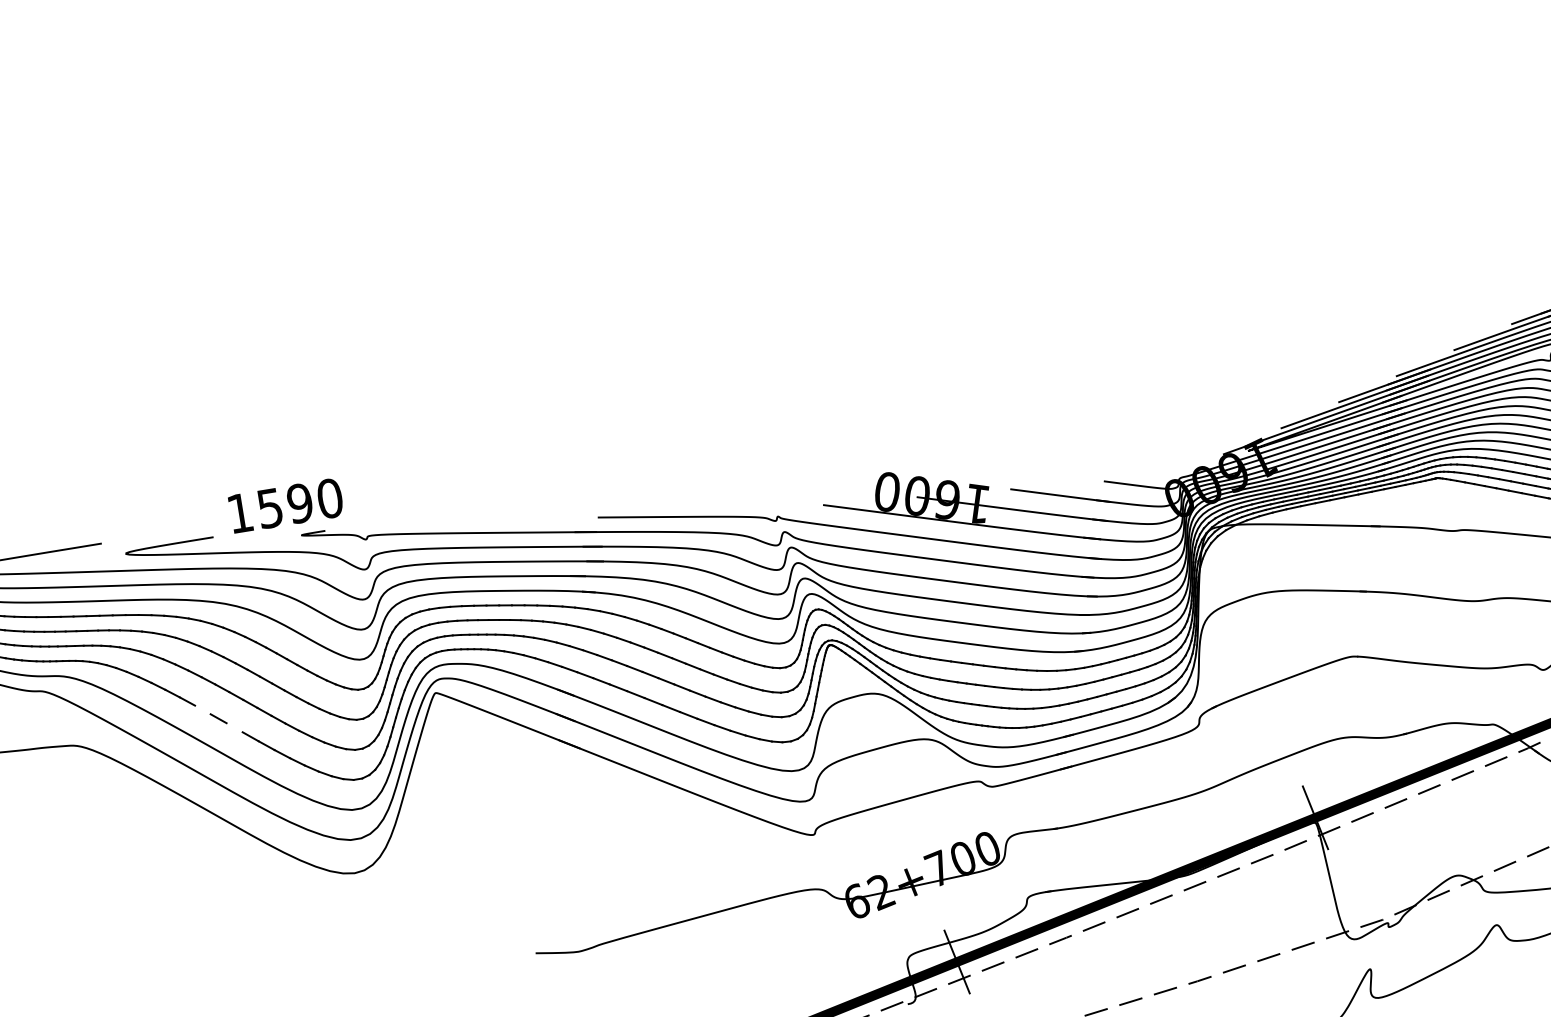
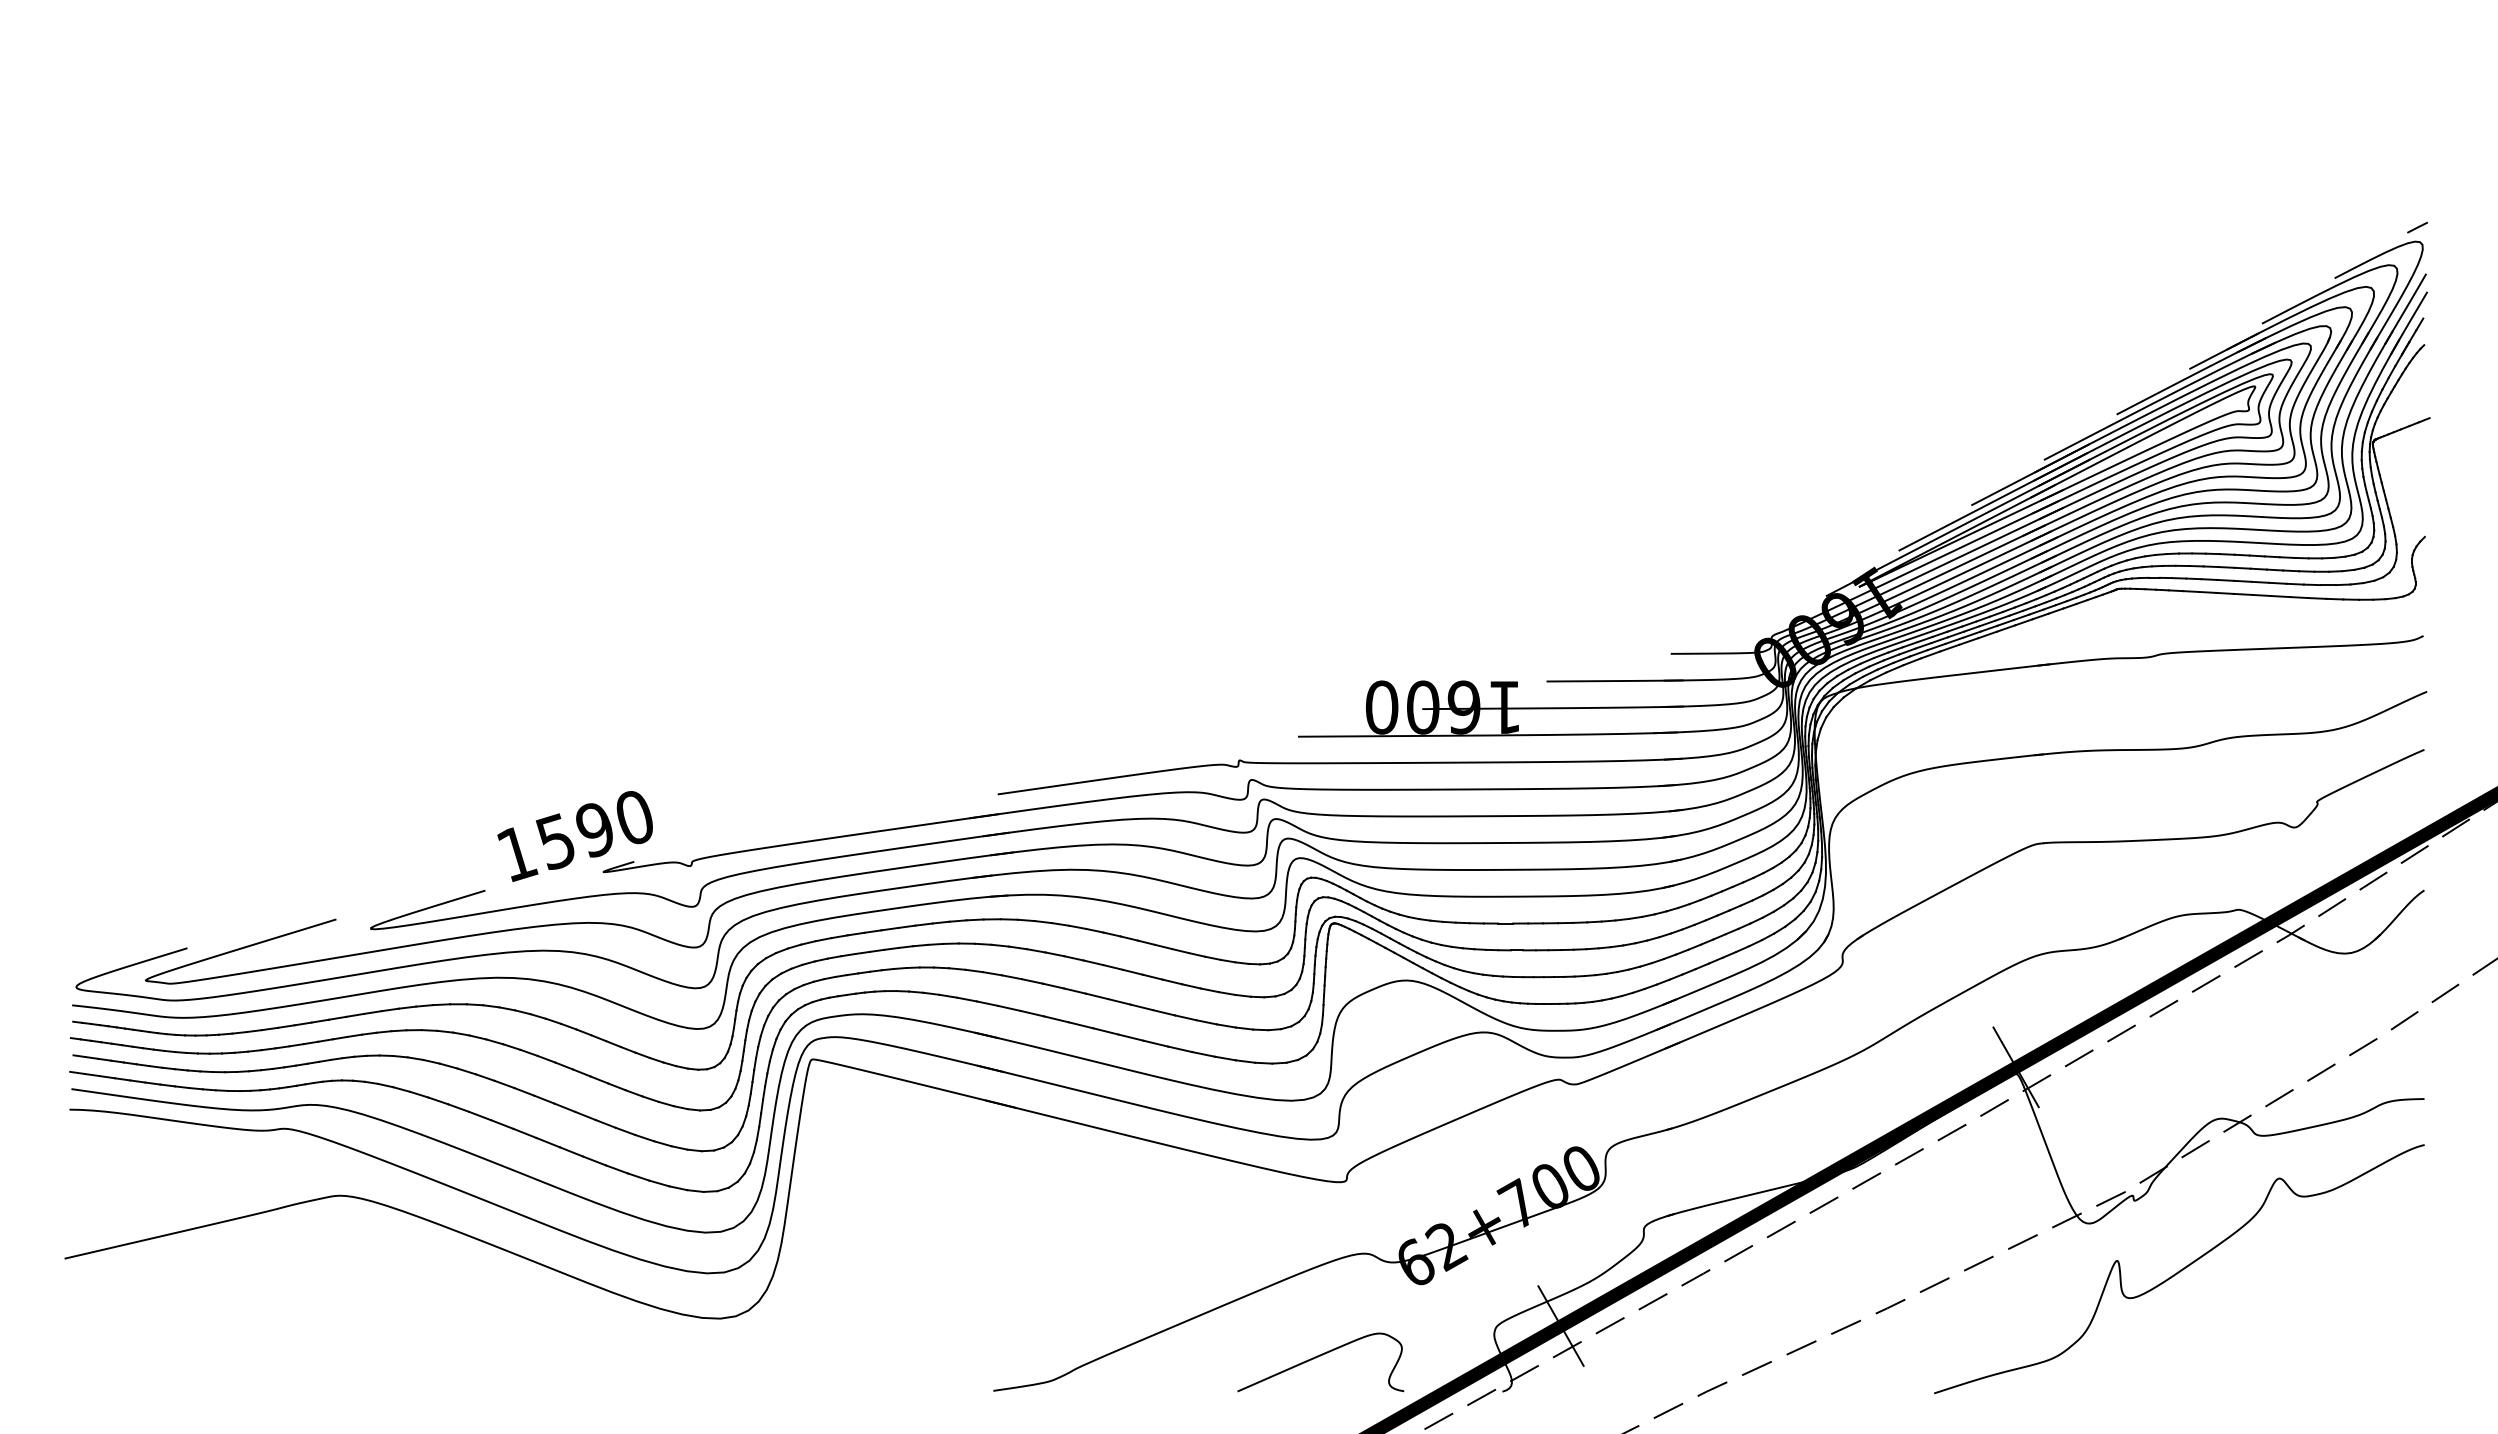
line: (203, 709) -> (502, 1124), added
line: (234, 727) -> (547, 1142), added
curve: (776, 960) -> (1318, 1357), added

